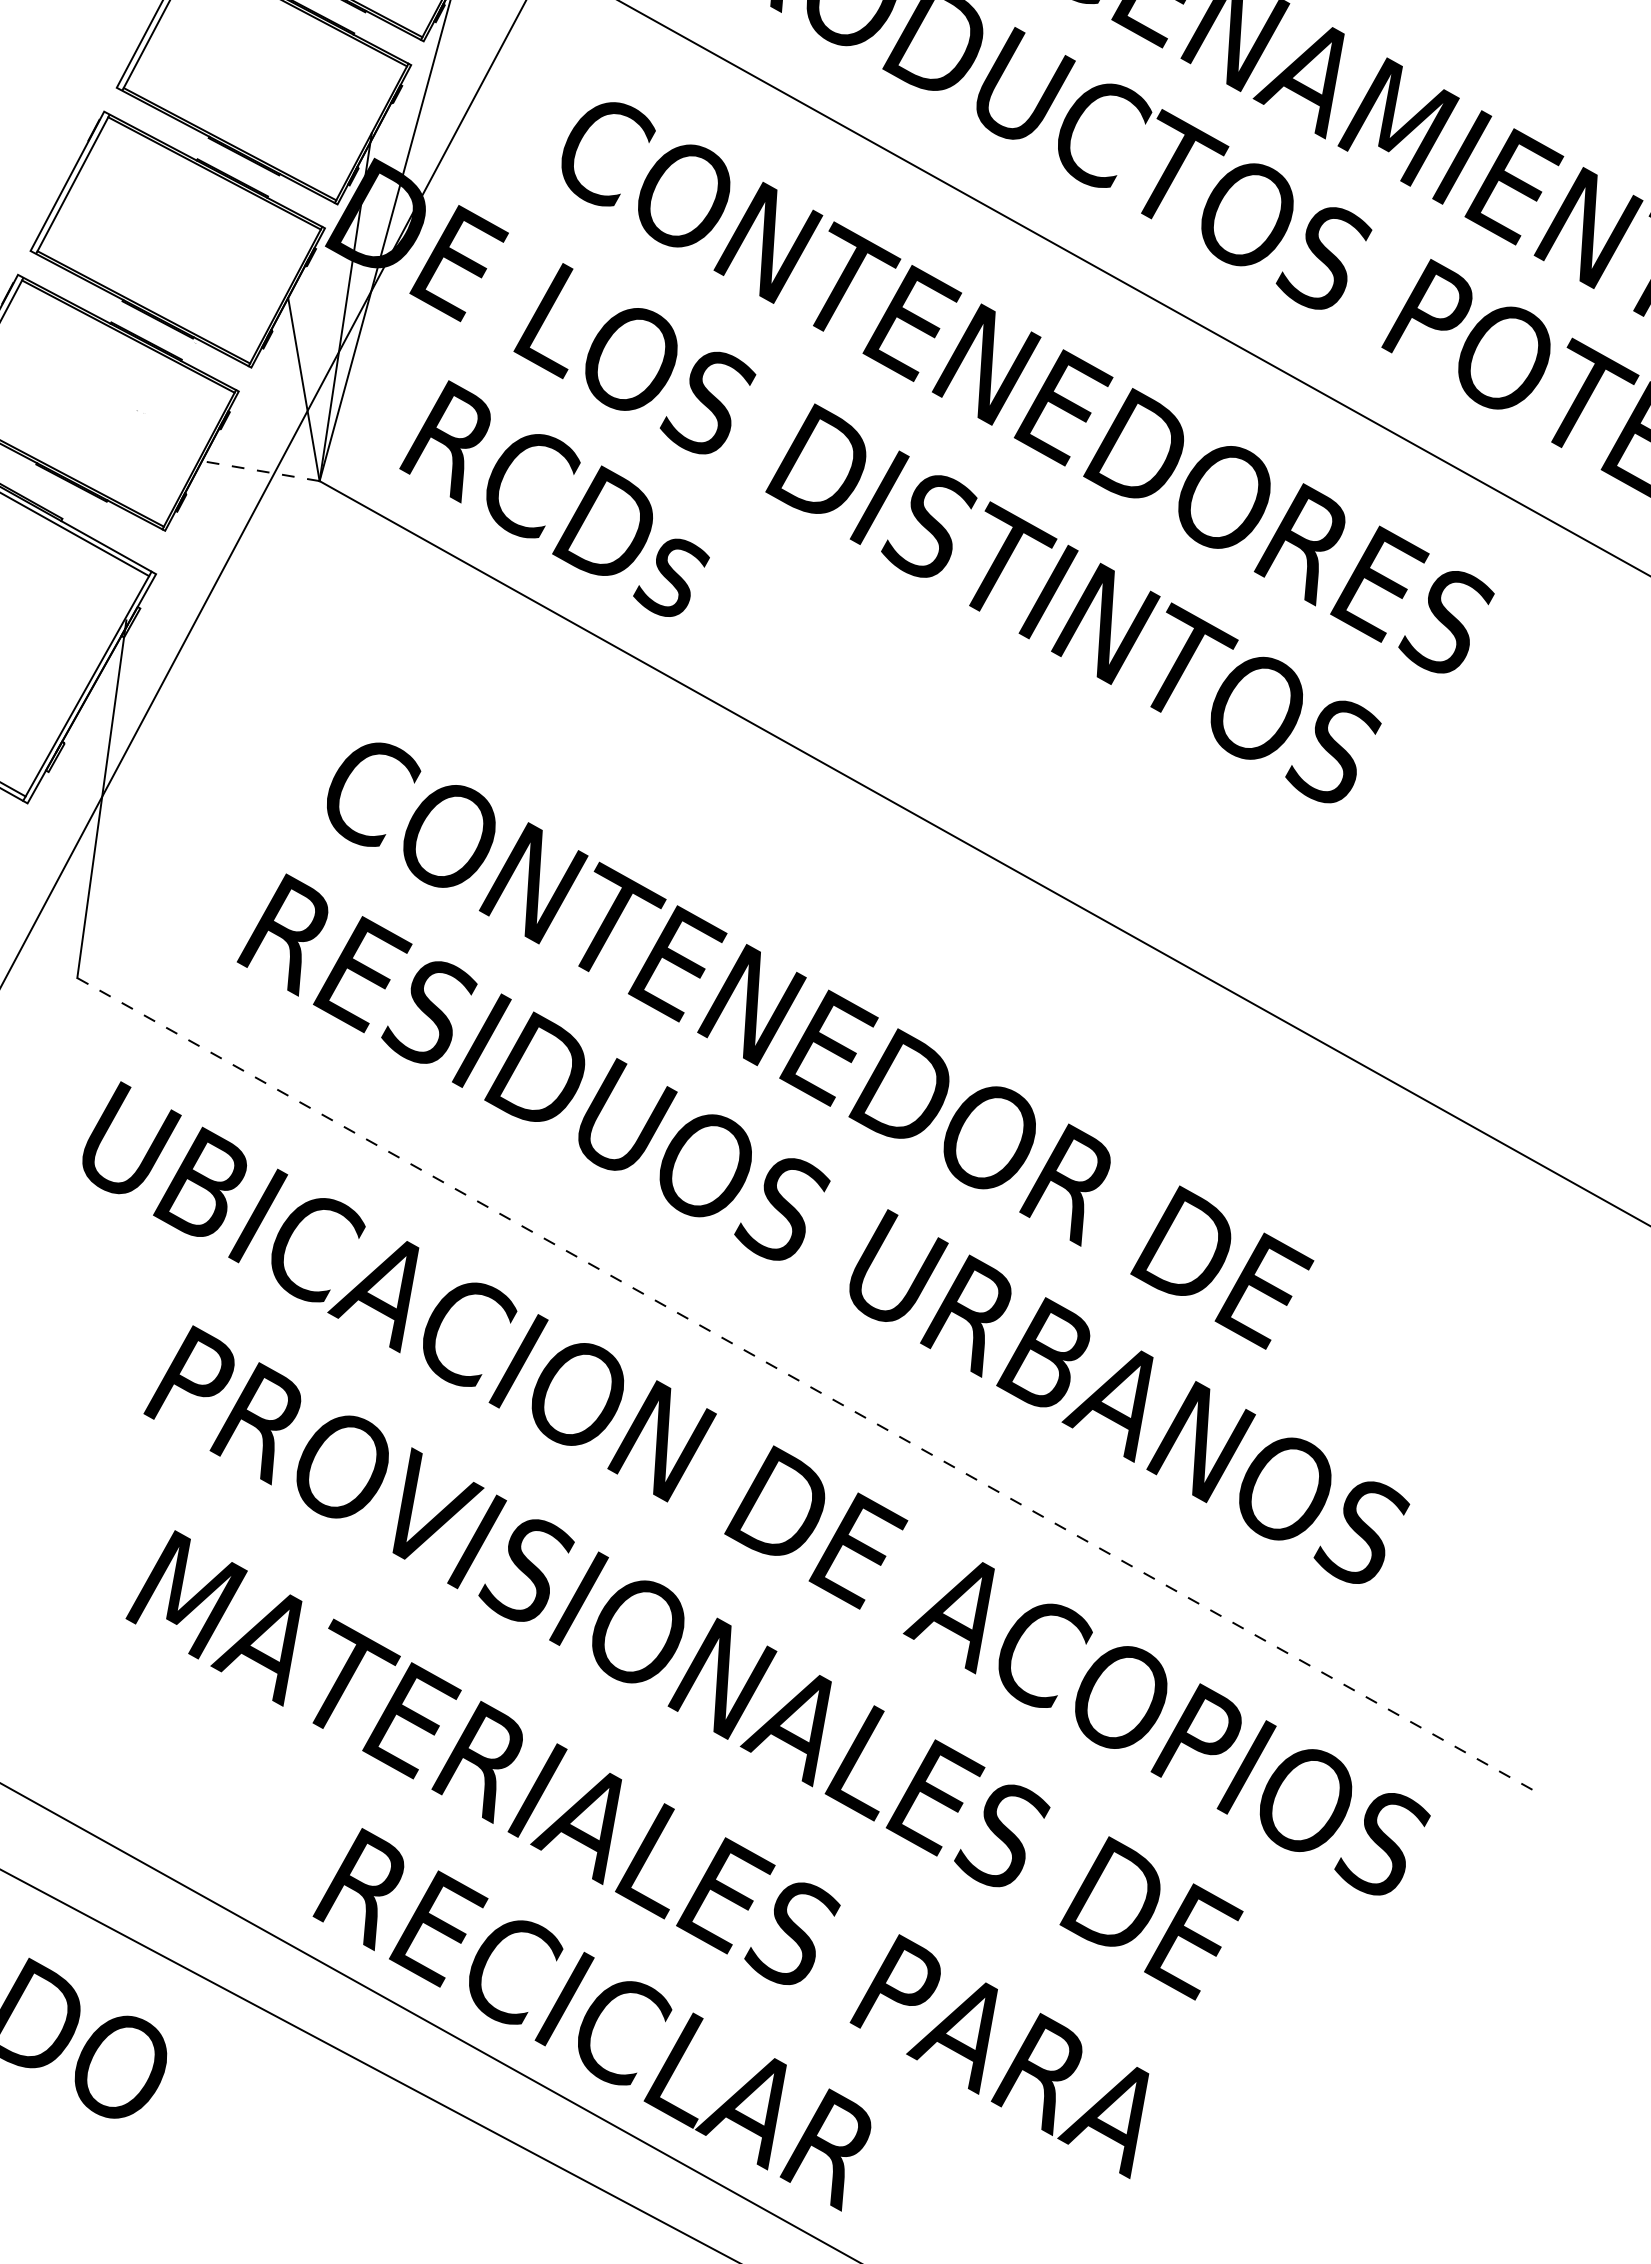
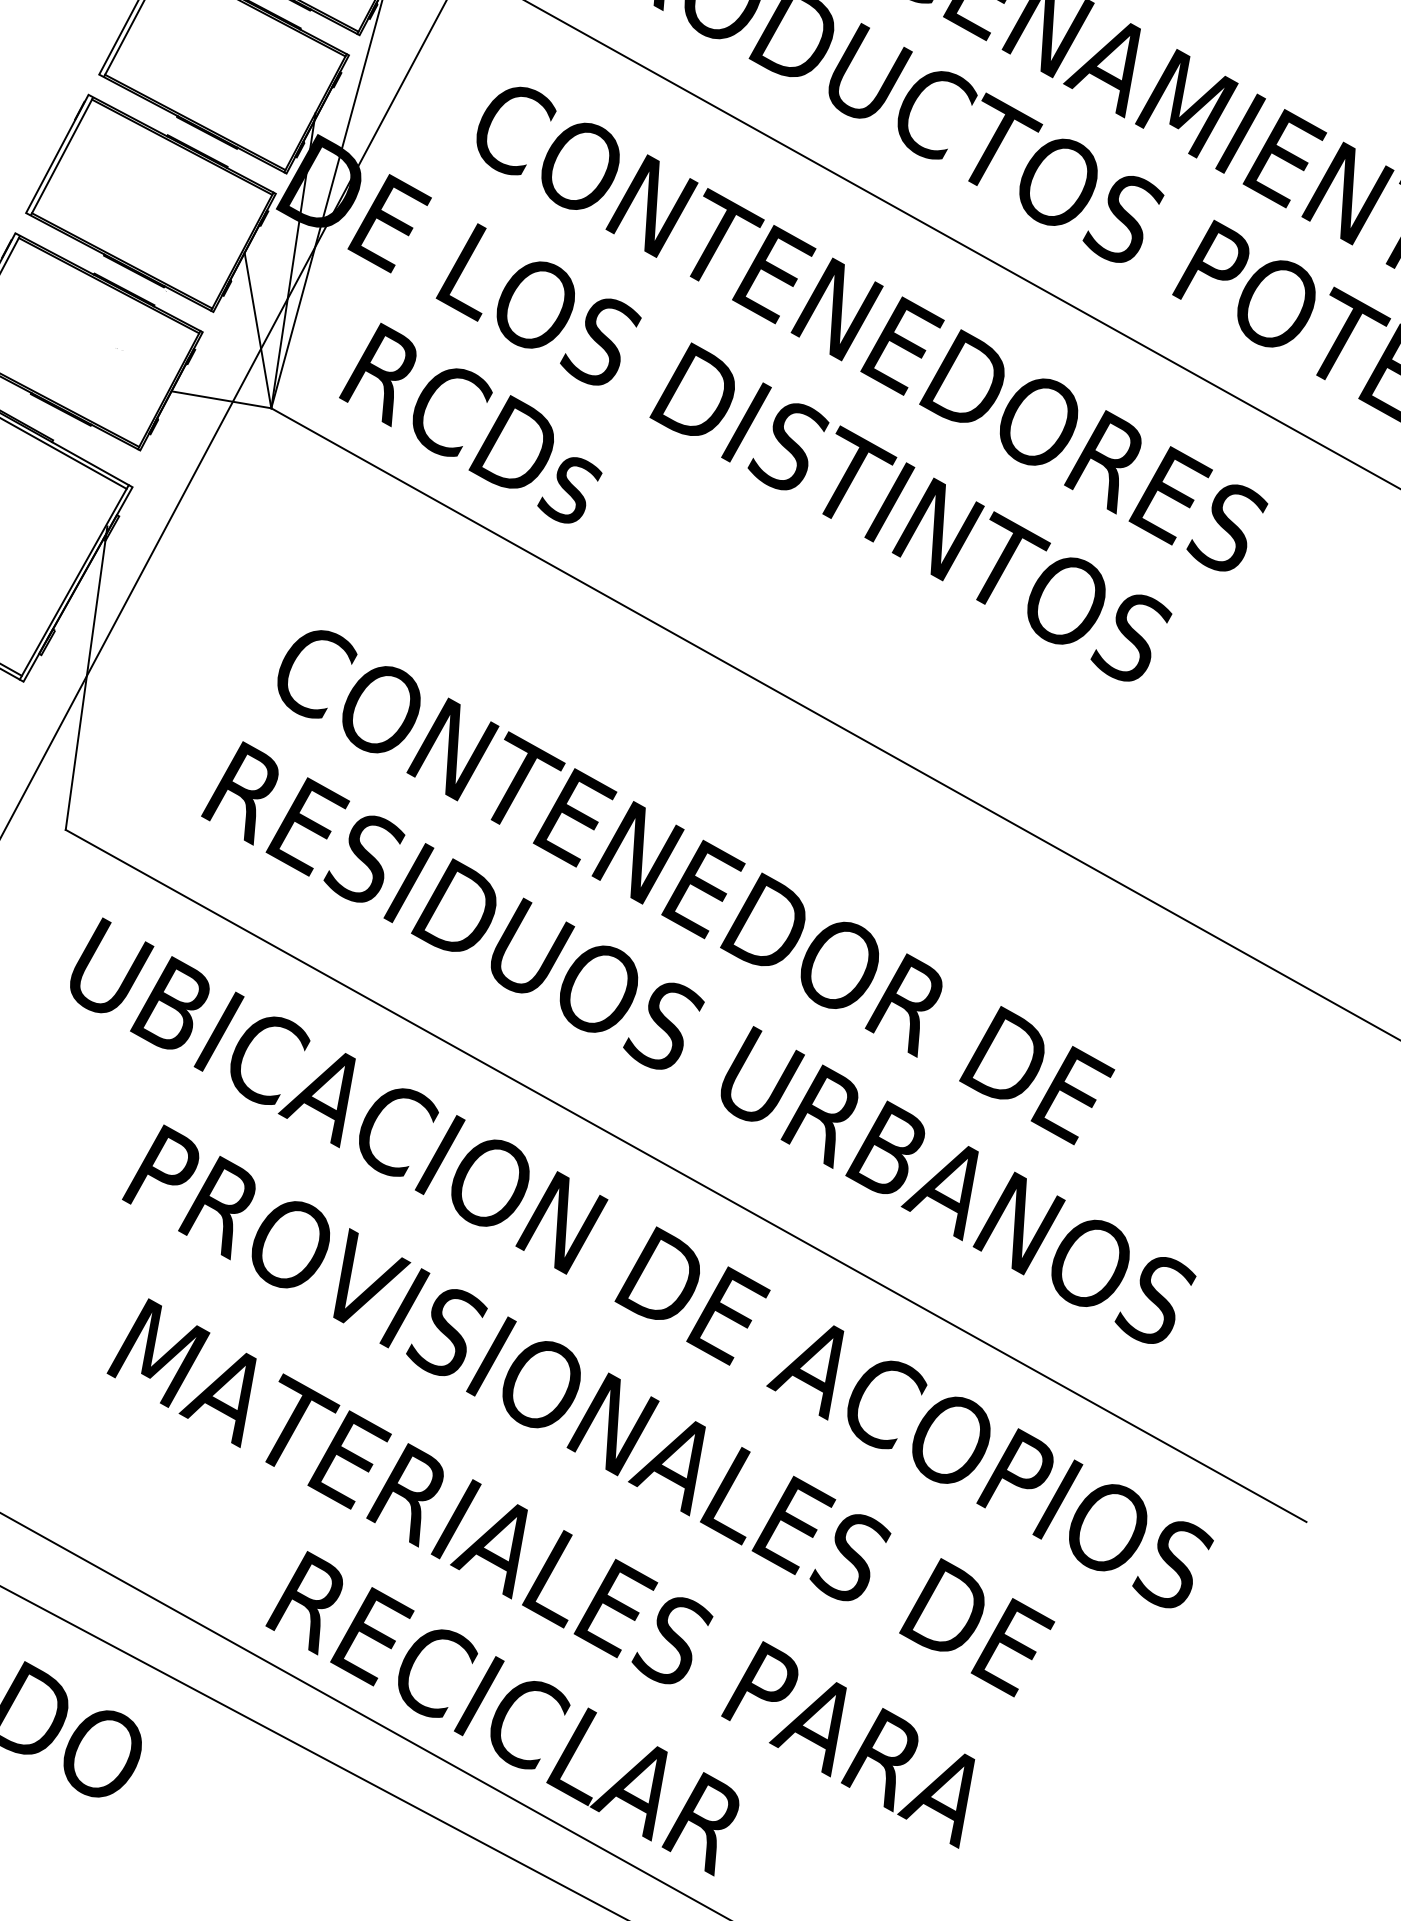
line: (260, 471) -> (221, 400), dashed -> solid
line: (808, 1386) -> (686, 1176), dashed -> solid

